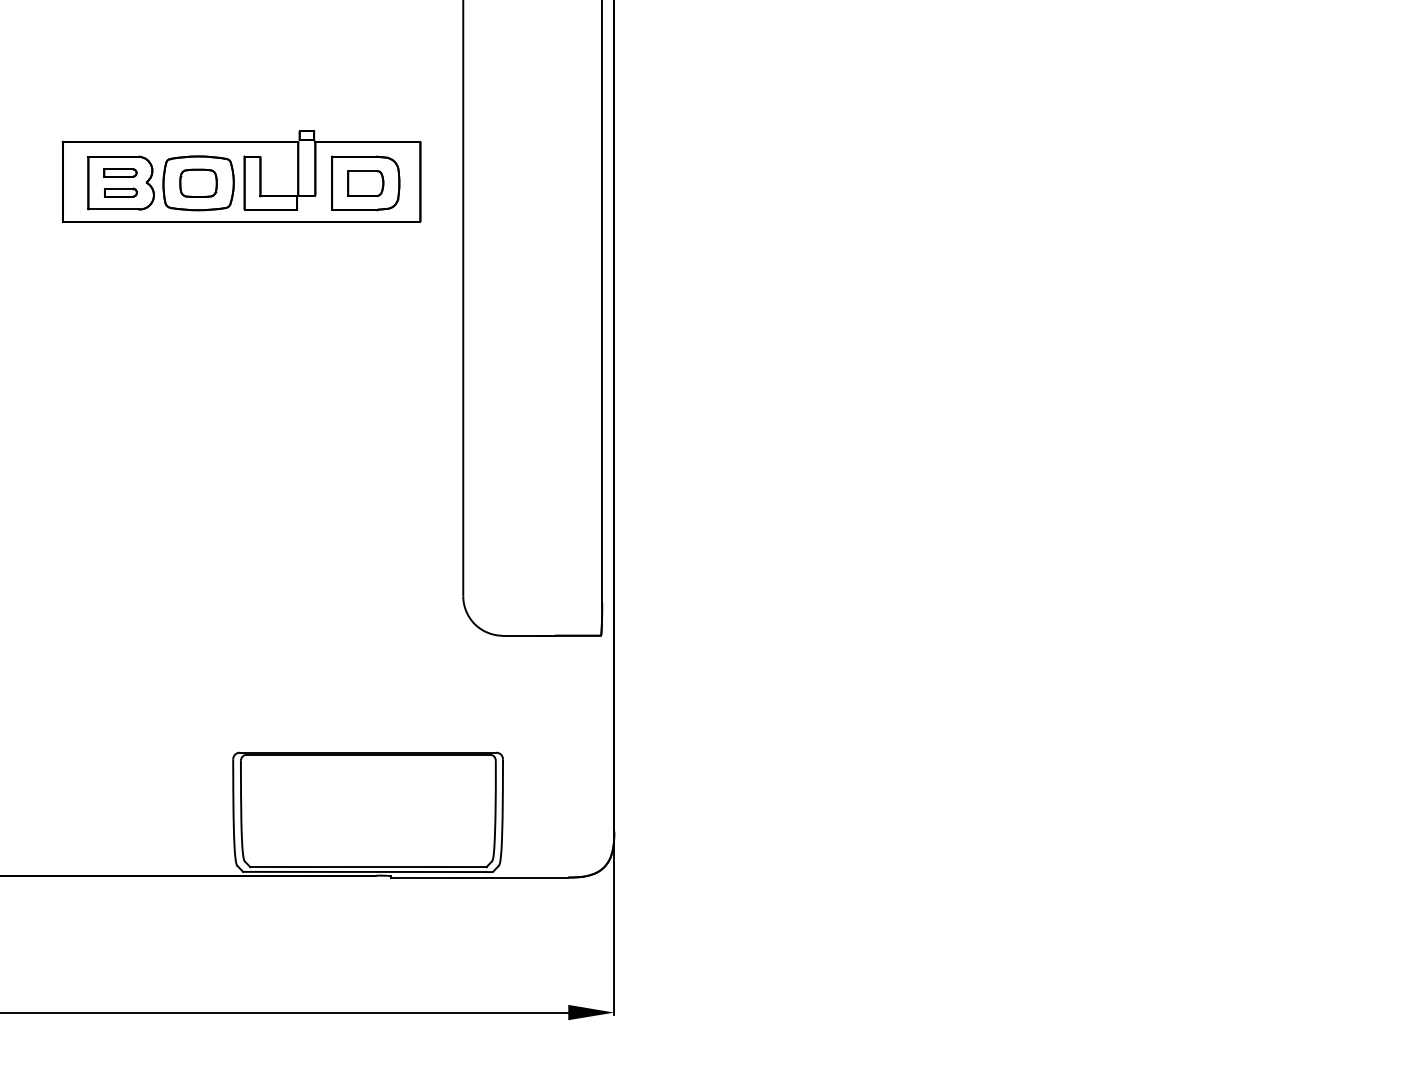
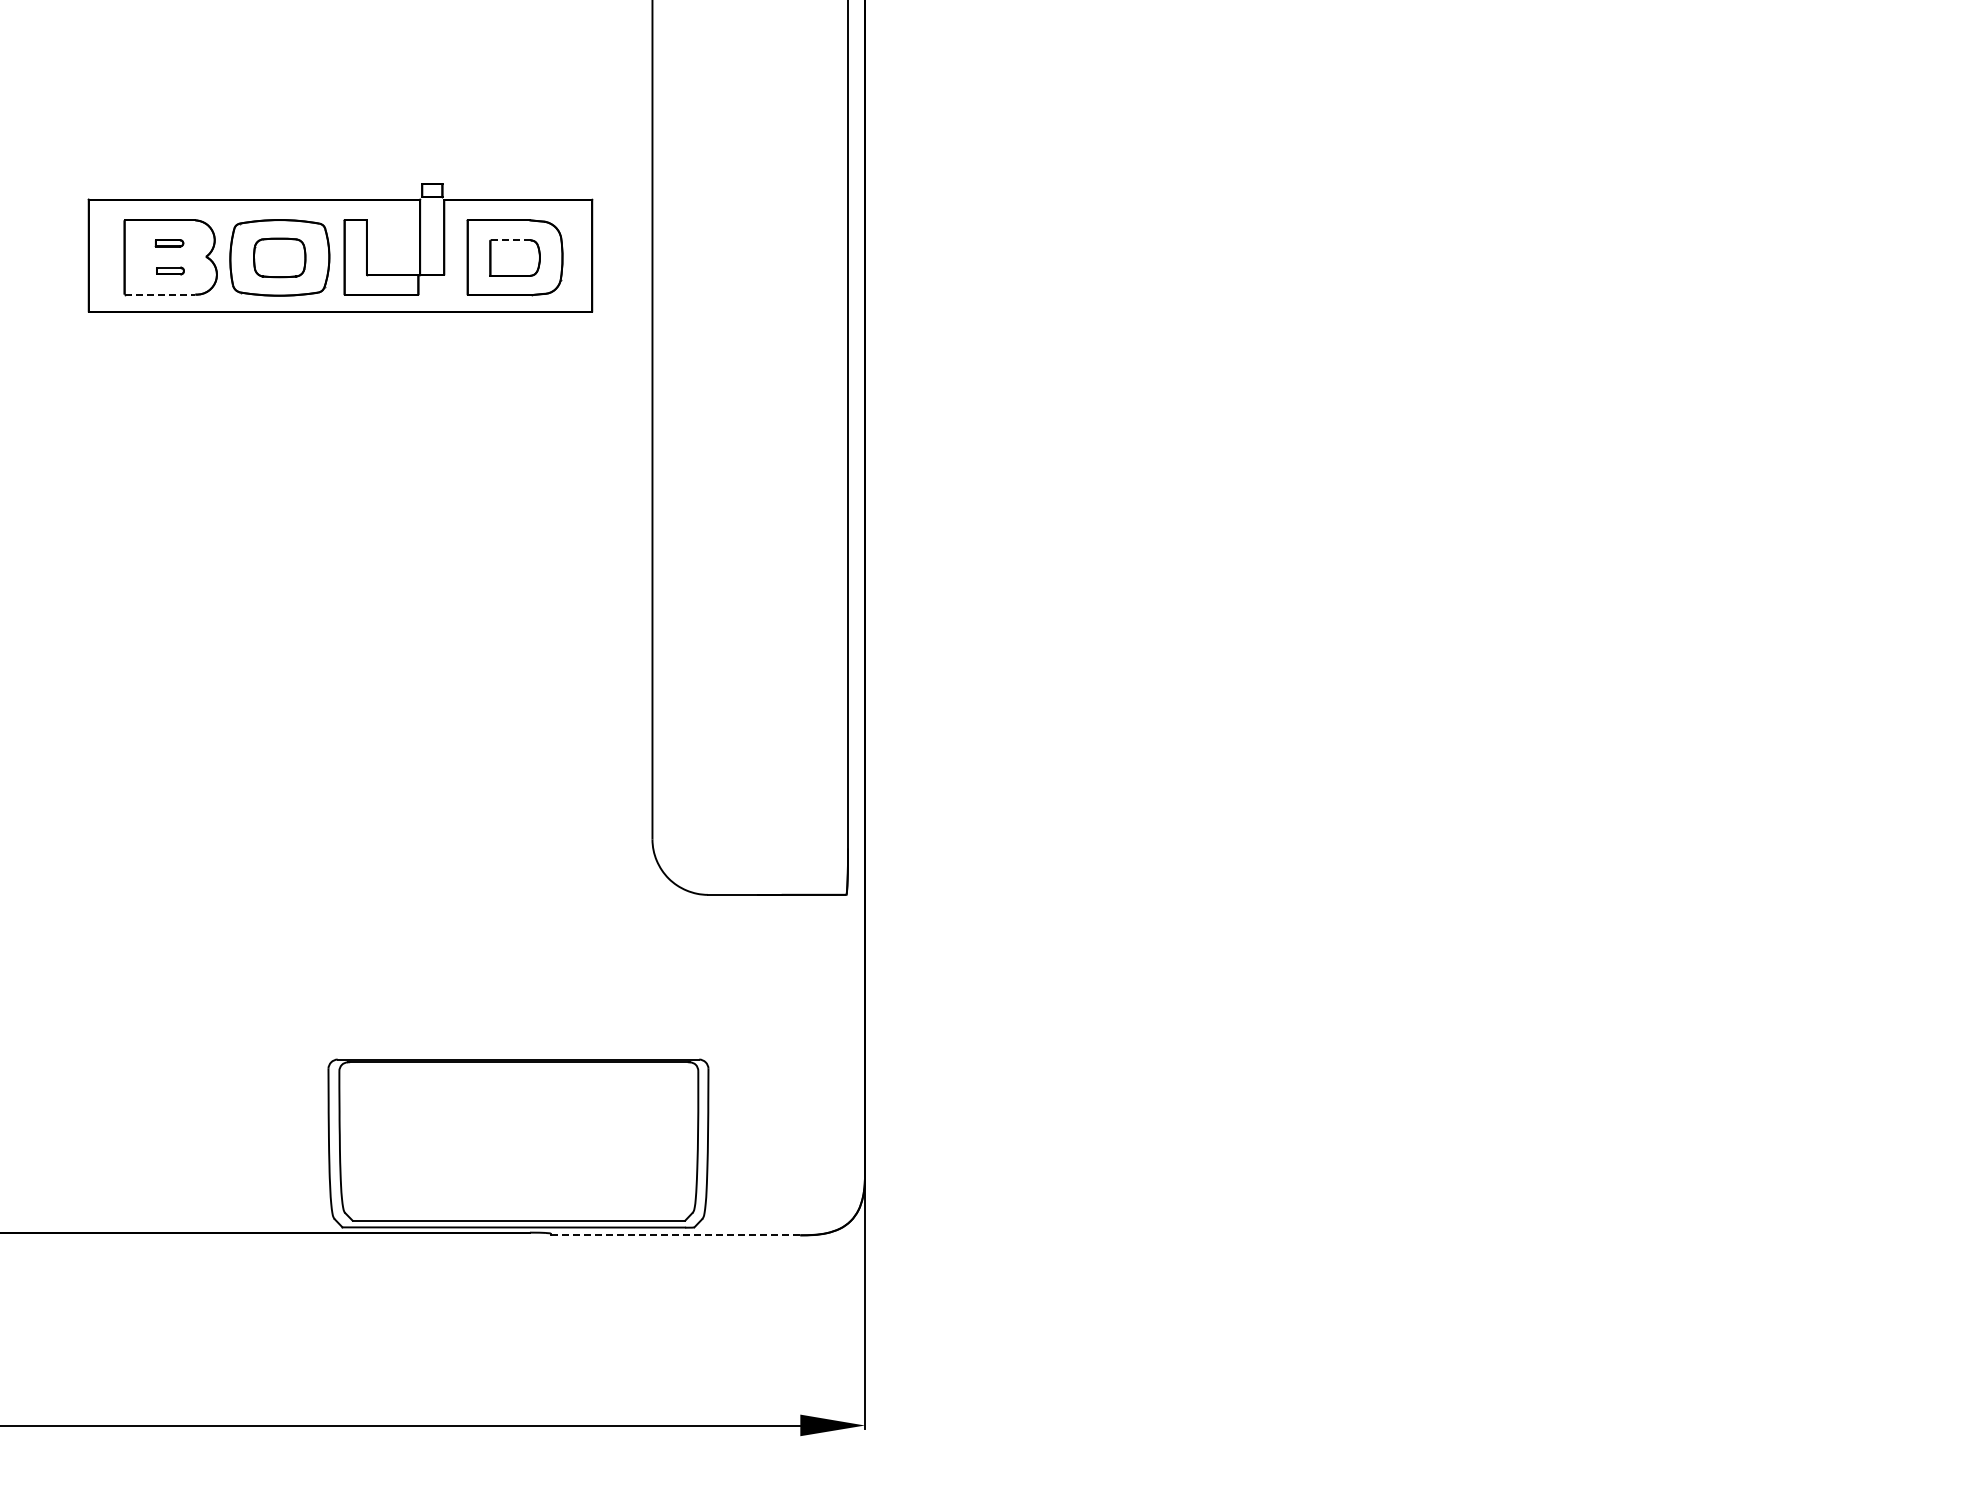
line: (362, 171) -> (510, 240), solid -> dashed
part: (120, 173) -> (169, 243), size x0.6
part: (120, 192) -> (170, 270), size x0.6
line: (113, 209) -> (160, 294), solid -> dashed
line: (479, 877) -> (675, 1235), solid -> dashed

